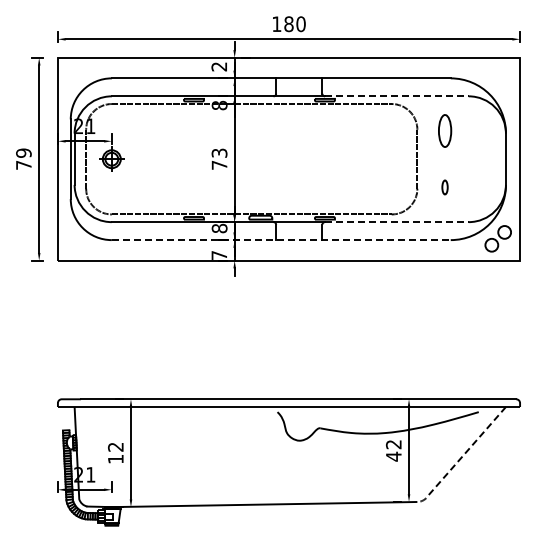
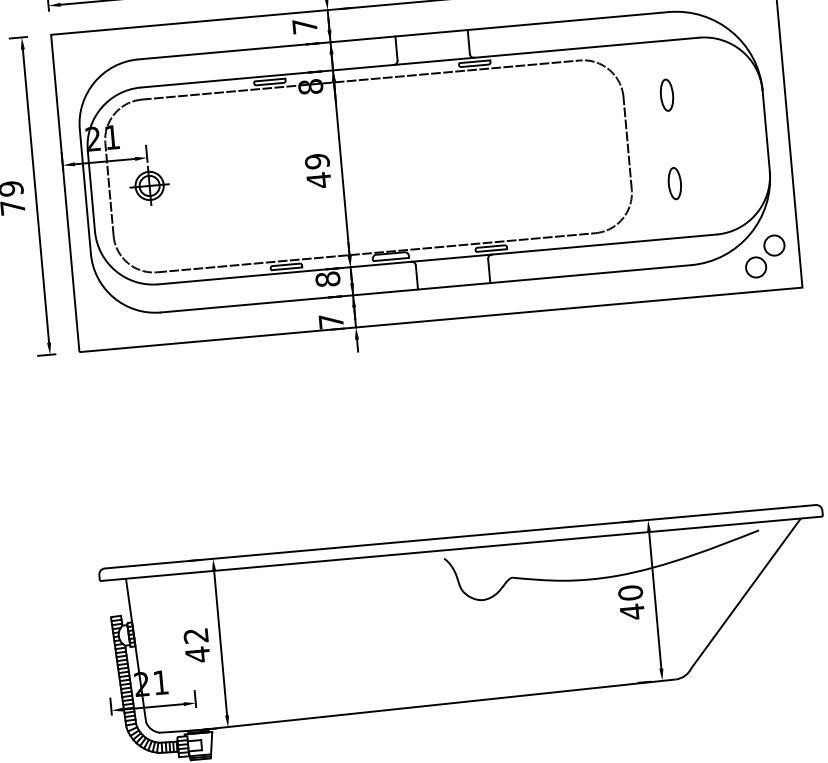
text: (218, 66) -> (303, 25), 2 -> 7
line: (396, 96) -> (586, 48), dashed -> solid
part: (444, 130) -> (666, 94), size x0.62
text: (219, 159) -> (318, 171), 73 -> 49
part: (444, 187) -> (674, 183), size x1.43
line: (396, 222) -> (603, 245), dashed -> solid
line: (281, 240) -> (426, 289), dashed -> solid
text: (393, 444) -> (630, 592), 42 -> 40
text: (115, 459) -> (197, 655), 12 -> 42
line: (460, 459) -> (737, 607), dashed -> solid

